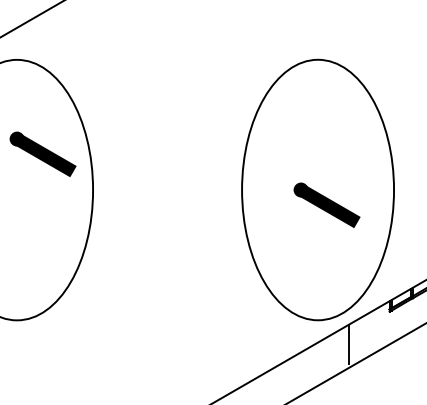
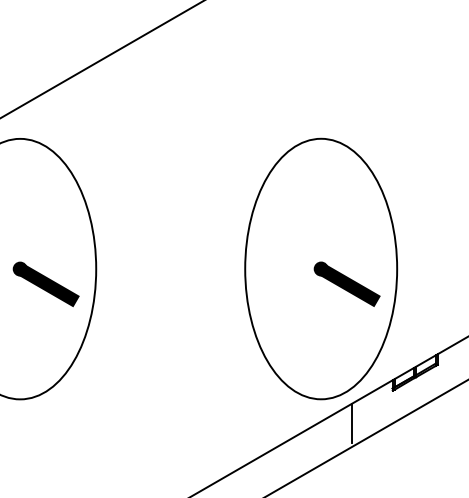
part: (42, 154) -> (45, 284), moved
part: (326, 204) -> (346, 283), moved

